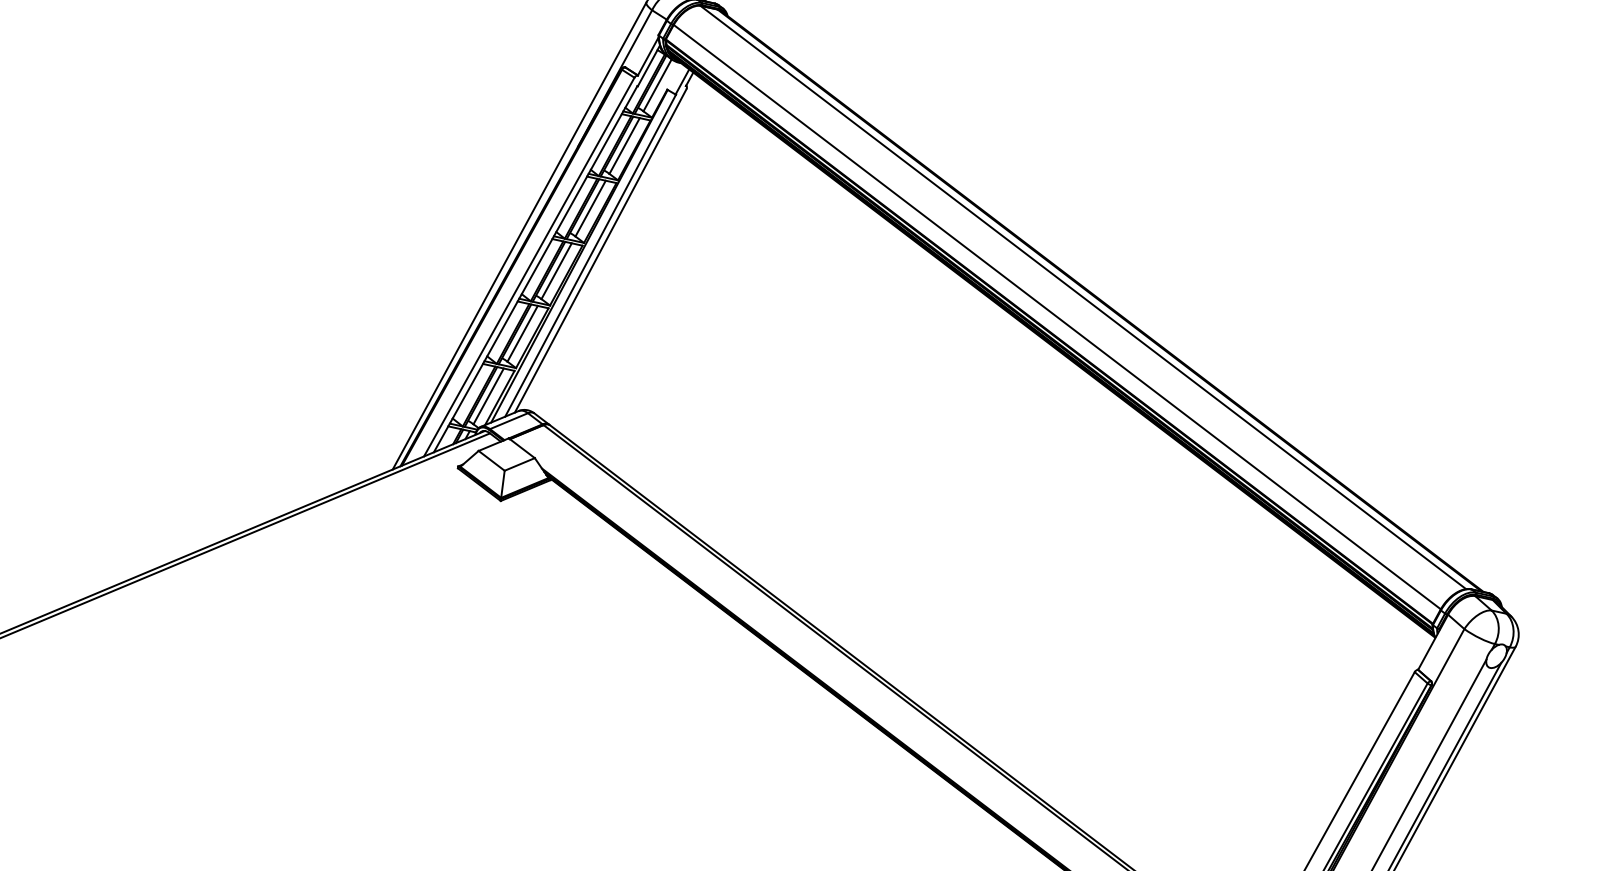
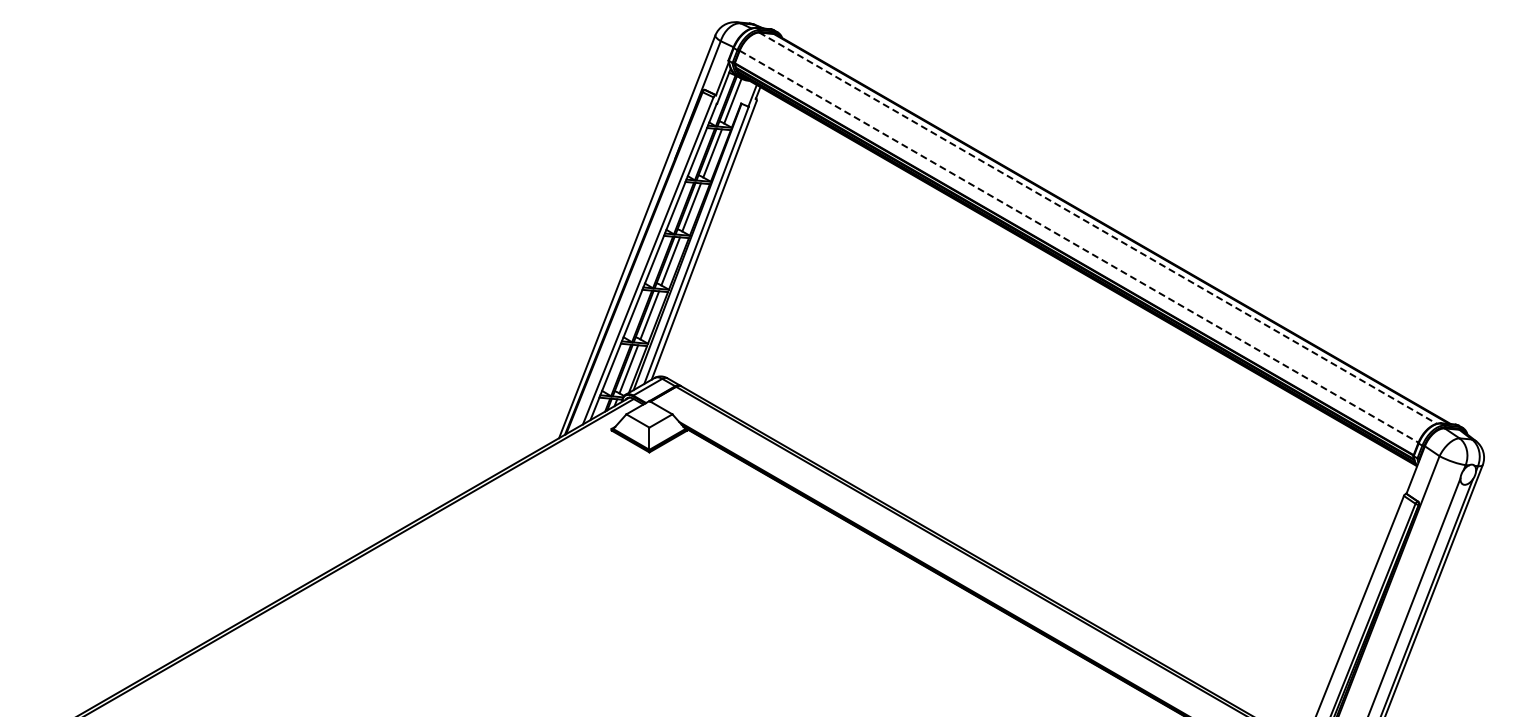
line: (1083, 297) -> (1098, 228), solid -> dashed
line: (1057, 316) -> (1079, 246), solid -> dashed

